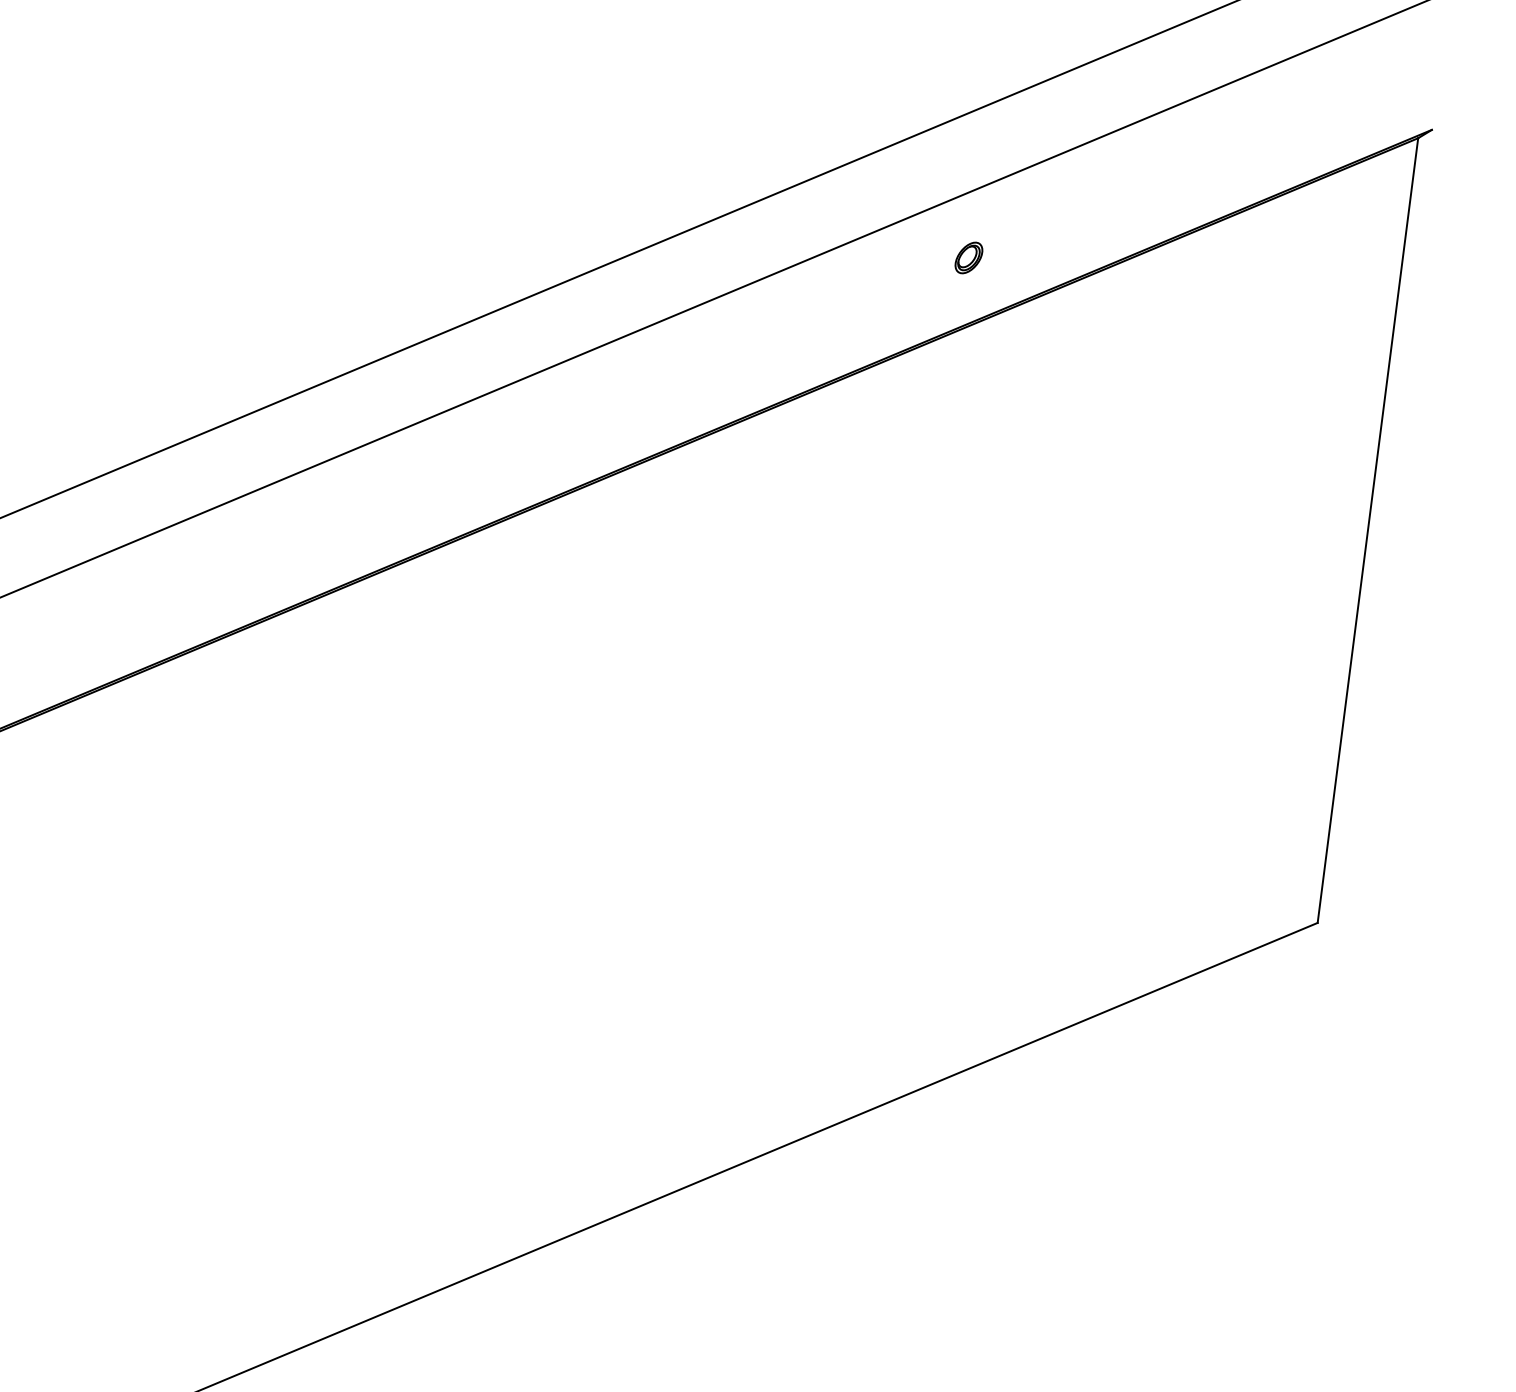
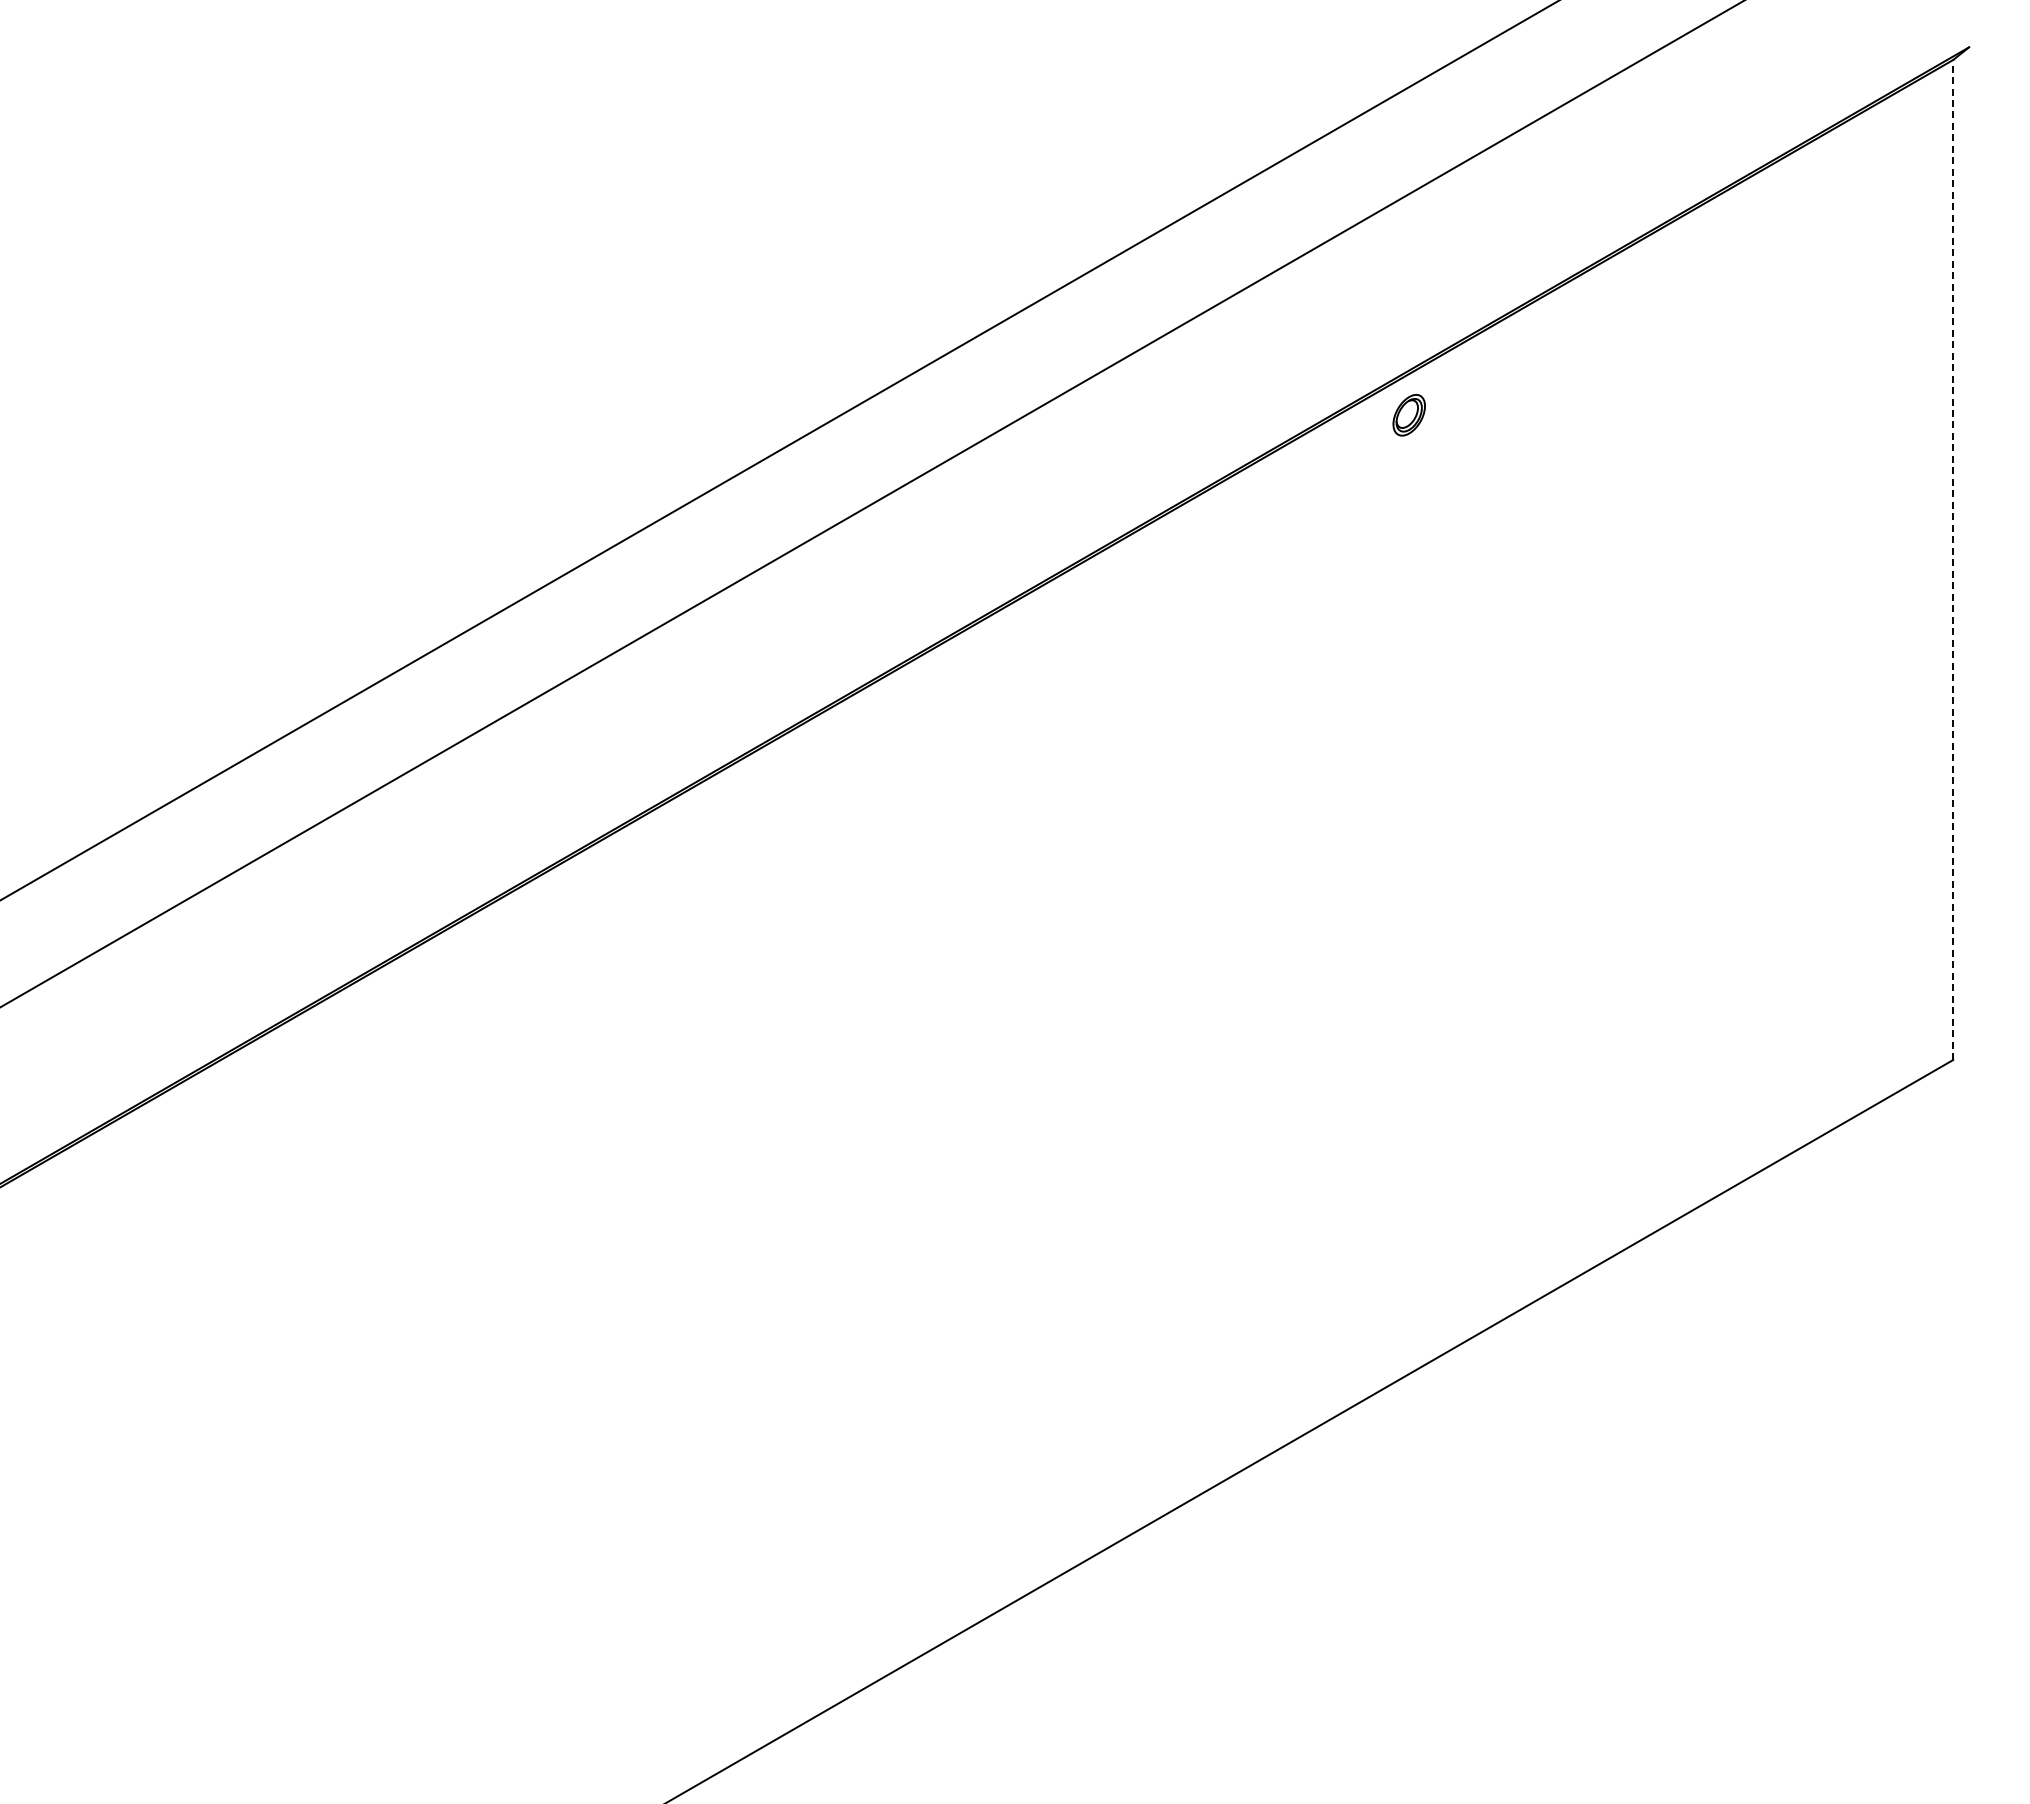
part: (968, 258) -> (1408, 415), moved
line: (1368, 530) -> (1953, 559), solid -> dashed

